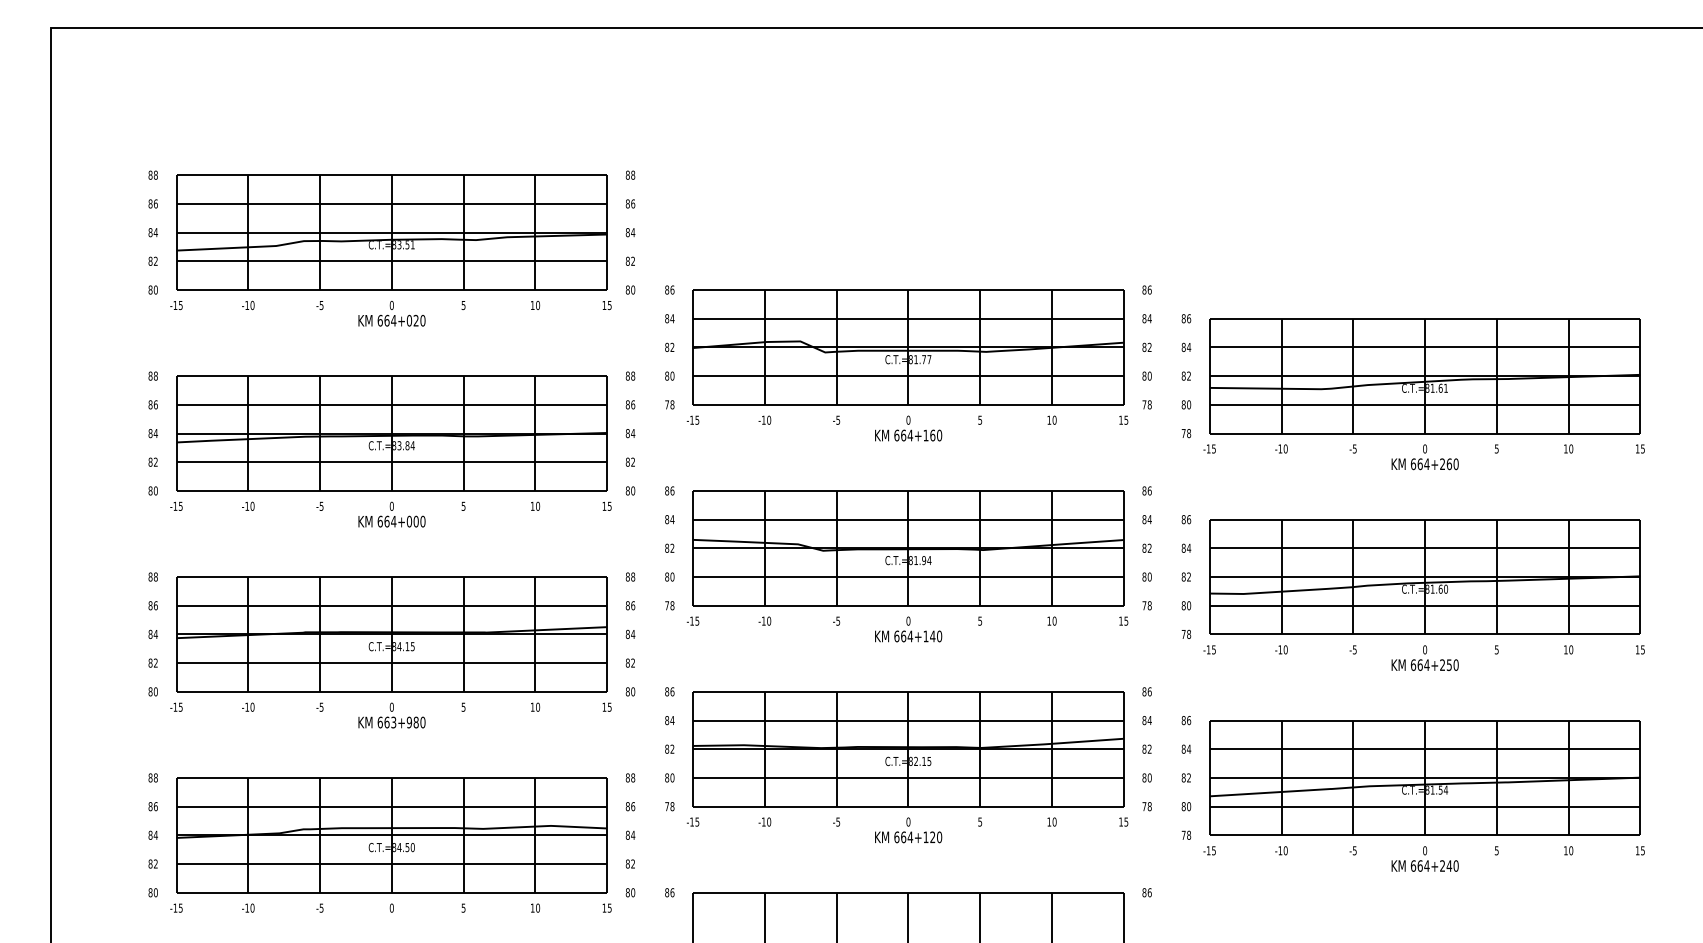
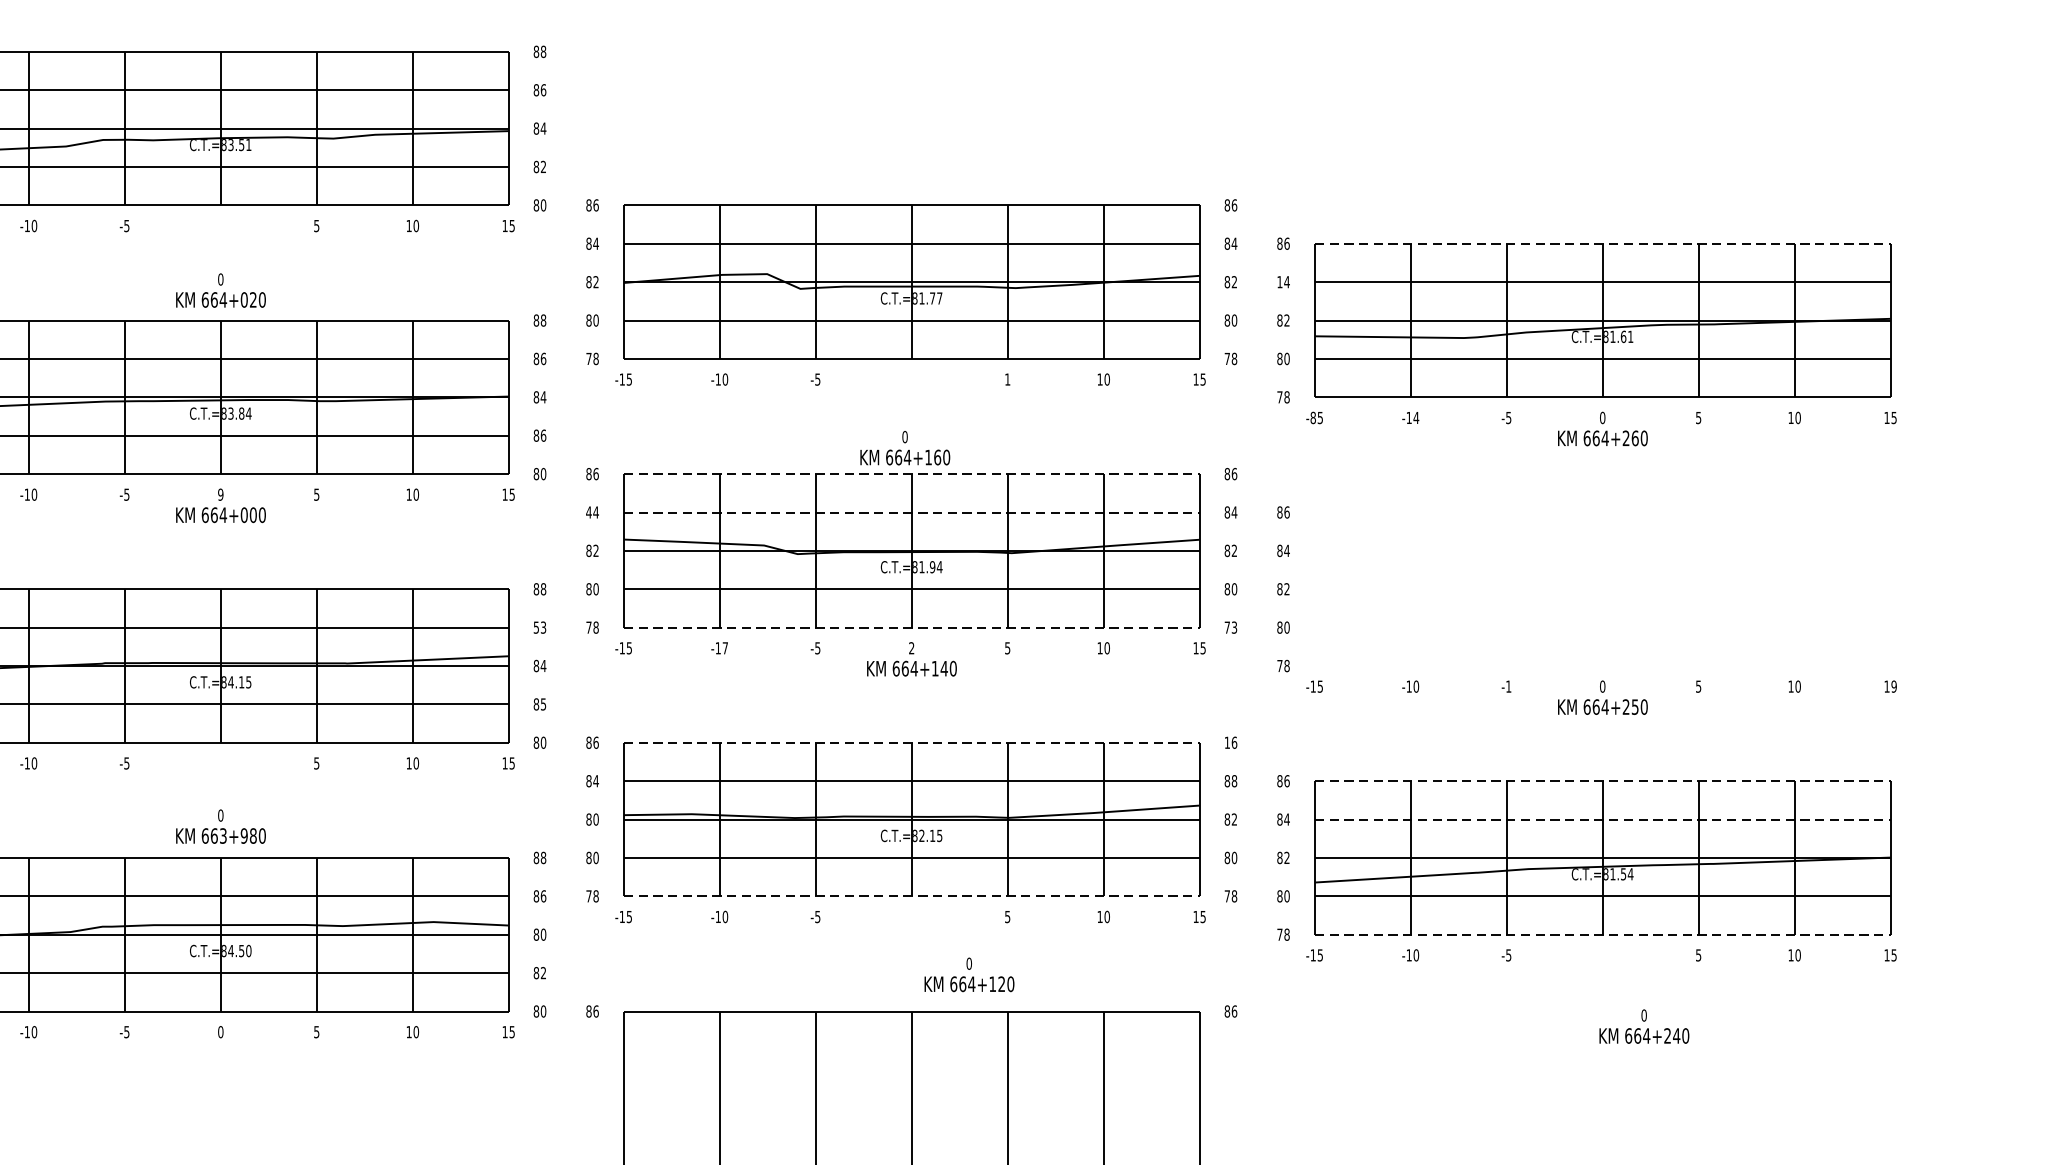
text: (391, 313) -> (220, 290), moved
line: (1425, 318) -> (1603, 243), solid -> dashed
text: (1183, 346) -> (1279, 280), 84 -> 14
text: (980, 419) -> (1008, 378), 5 -> 1
text: (908, 428) -> (905, 448), moved
text: (1208, 448) -> (1313, 417), -15 -> -85
text: (1285, 448) -> (1416, 417), -10 -> -14
text: (633, 461) -> (543, 434), 82 -> 86
line: (908, 490) -> (911, 473), solid -> dashed
text: (391, 506) -> (220, 494), 0 -> 9
text: (667, 519) -> (589, 512), 84 -> 44
line: (908, 519) -> (911, 512), solid -> dashed
part: (1424, 576) -> (1601, 588), removed
text: (630, 605) -> (539, 627), 86 -> 53
line: (908, 605) -> (911, 627), solid -> dashed
text: (1149, 605) -> (1234, 627), 78 -> 73
text: (769, 620) -> (725, 647), -10 -> -17
text: (908, 620) -> (911, 647), 0 -> 2
text: (1354, 649) -> (1508, 686), -5 -> -1
text: (1642, 649) -> (1893, 686), 15 -> 19
text: (633, 662) -> (543, 703), 82 -> 85
line: (908, 691) -> (911, 742), solid -> dashed
text: (1144, 691) -> (1227, 742), 86 -> 16
text: (391, 715) -> (220, 826), moved
text: (1149, 720) -> (1234, 781), 84 -> 88
line: (1425, 720) -> (1603, 781), solid -> dashed
text: (672, 748) -> (596, 818), 82 -> 80
line: (1425, 749) -> (1603, 819), solid -> dashed
line: (908, 806) -> (911, 896), solid -> dashed
text: (908, 830) -> (969, 975), moved
text: (633, 834) -> (543, 933), 84 -> 80
line: (1425, 835) -> (1603, 934), solid -> dashed
text: (1424, 858) -> (1643, 1025), moved

